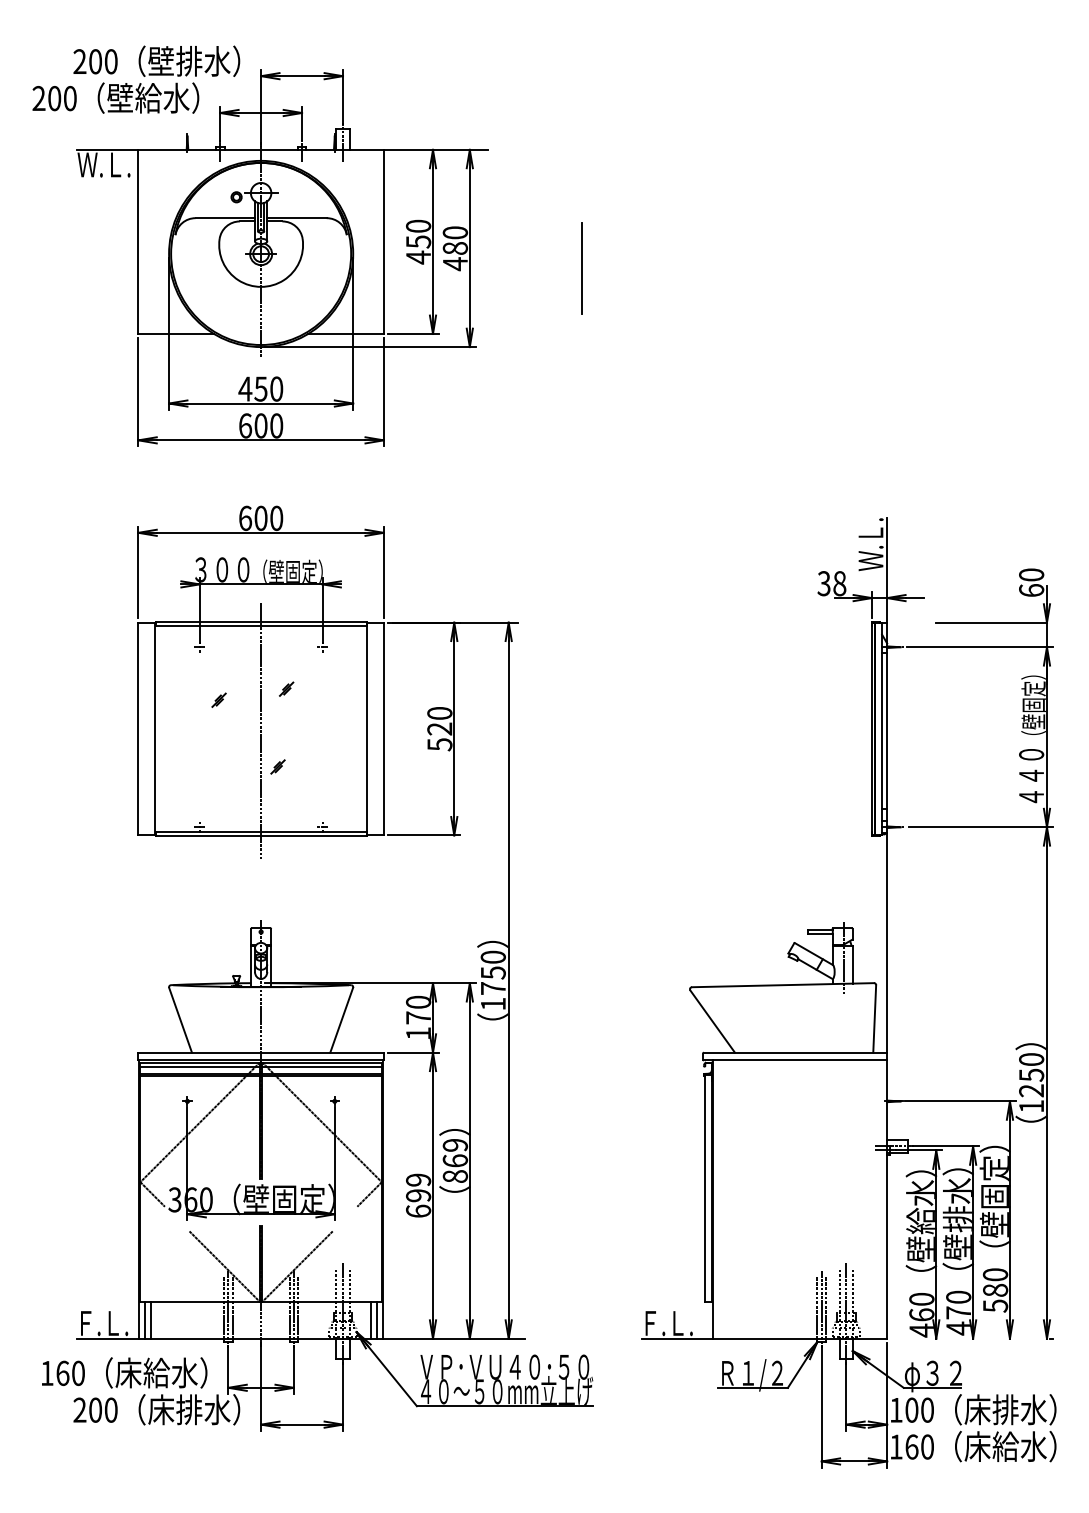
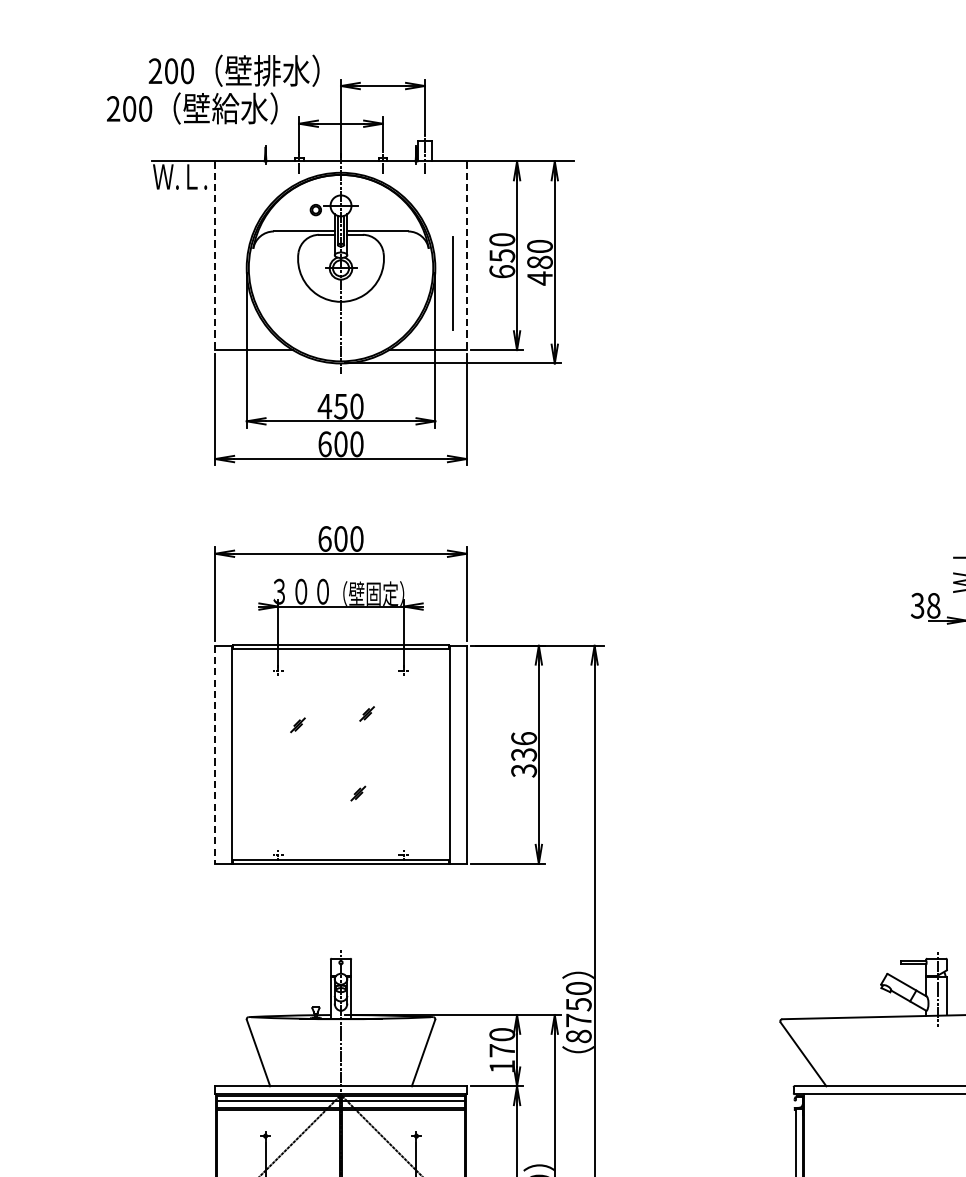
line: (138, 242) -> (215, 256), solid -> dashed
line: (383, 242) -> (466, 256), solid -> dashed
text: (418, 257) -> (502, 271), 450 -> 650
line: (581, 268) -> (452, 283), moved
text: (439, 728) -> (523, 754), 520 -> 336
line: (138, 729) -> (215, 755), solid -> dashed
line: (261, 731) -> (341, 757), removed
text: (492, 1003) -> (578, 1035), 1750 -> 8750

